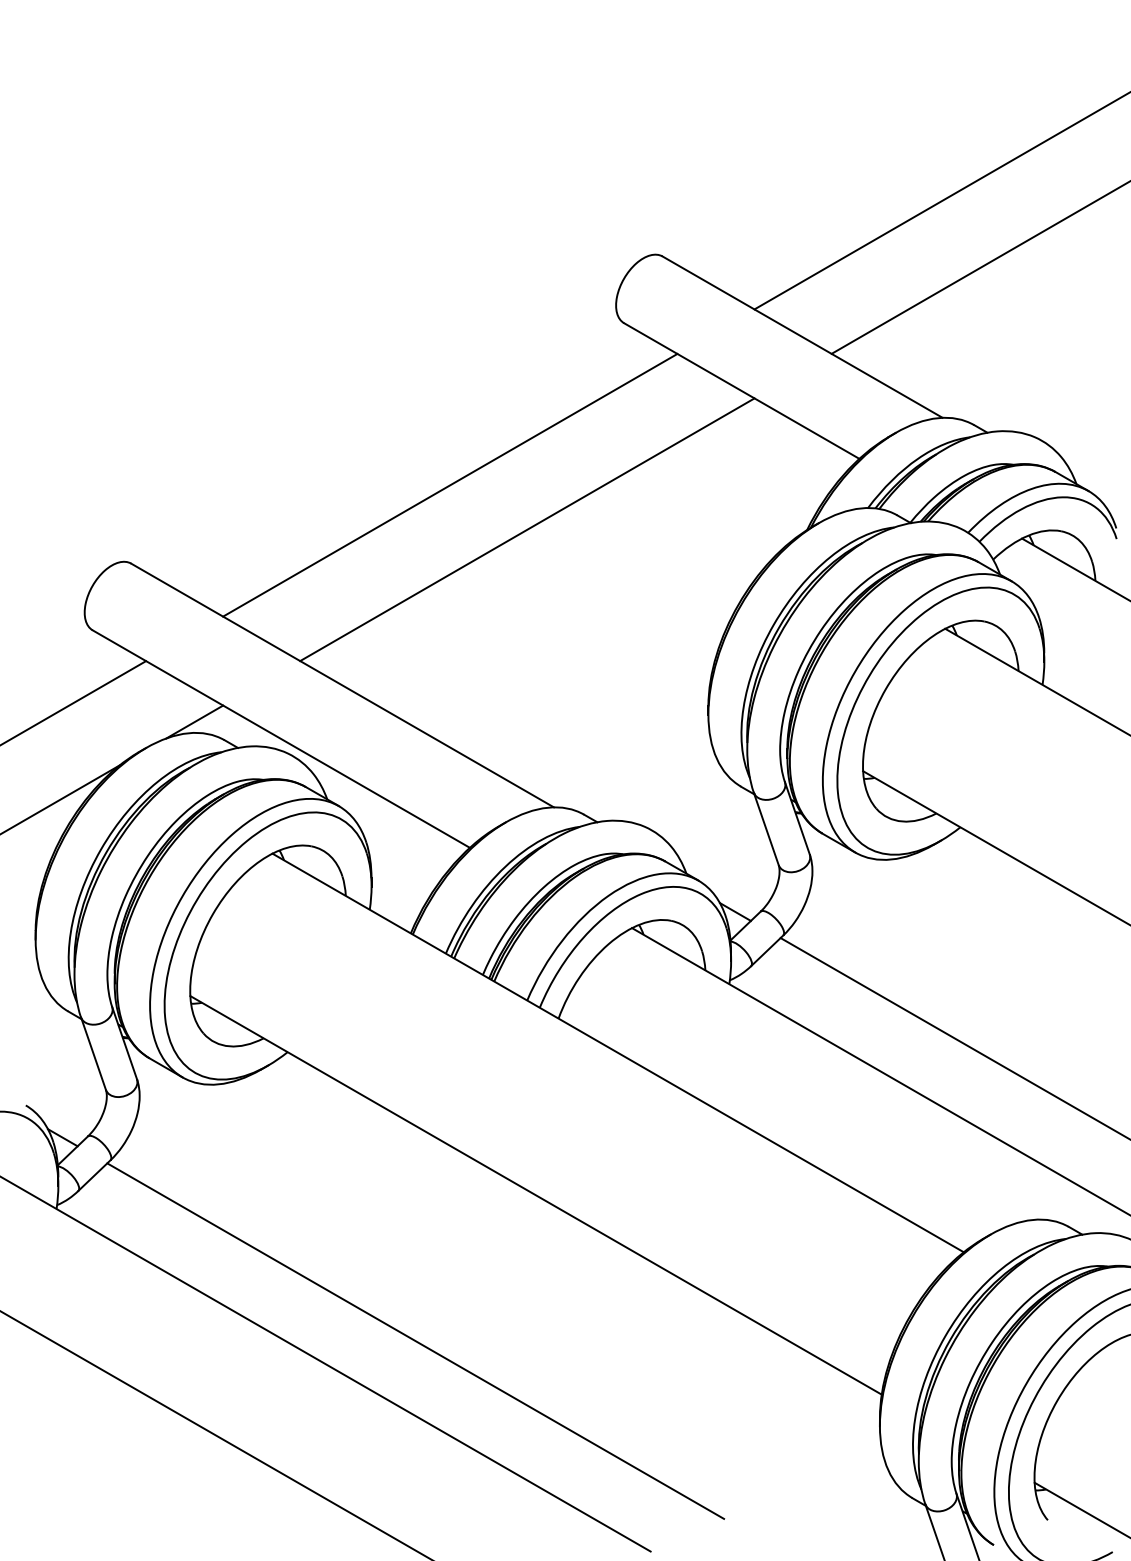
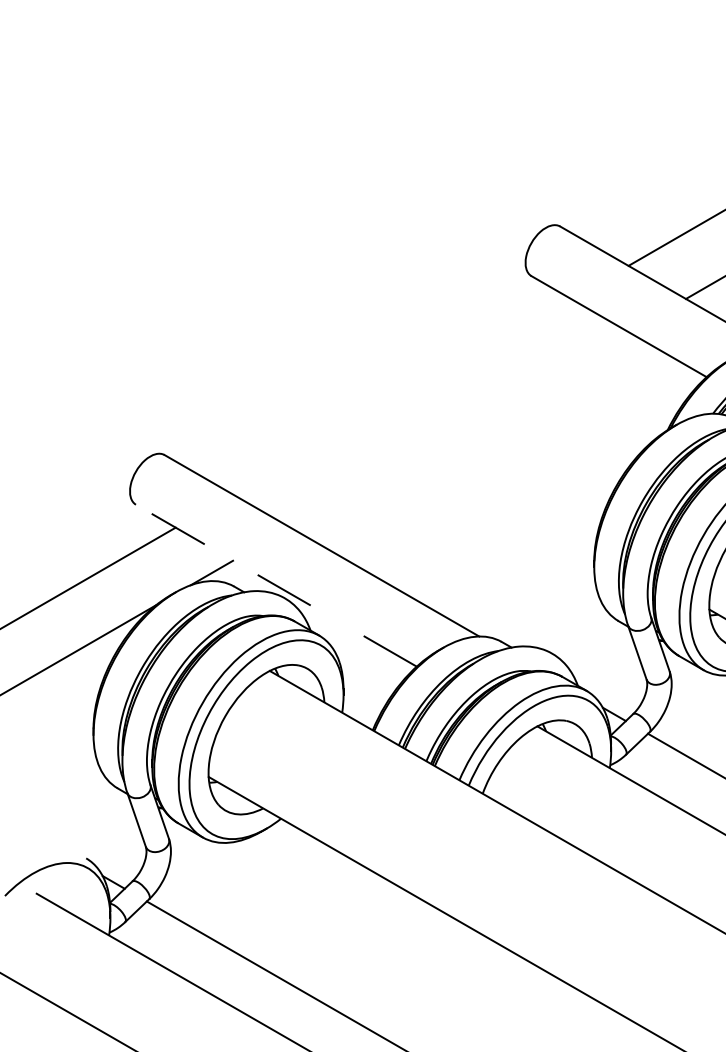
line: (450, 484) -> (402, 396), removed
line: (527, 529) -> (459, 429), removed
line: (281, 739) -> (276, 585), solid -> dashed

